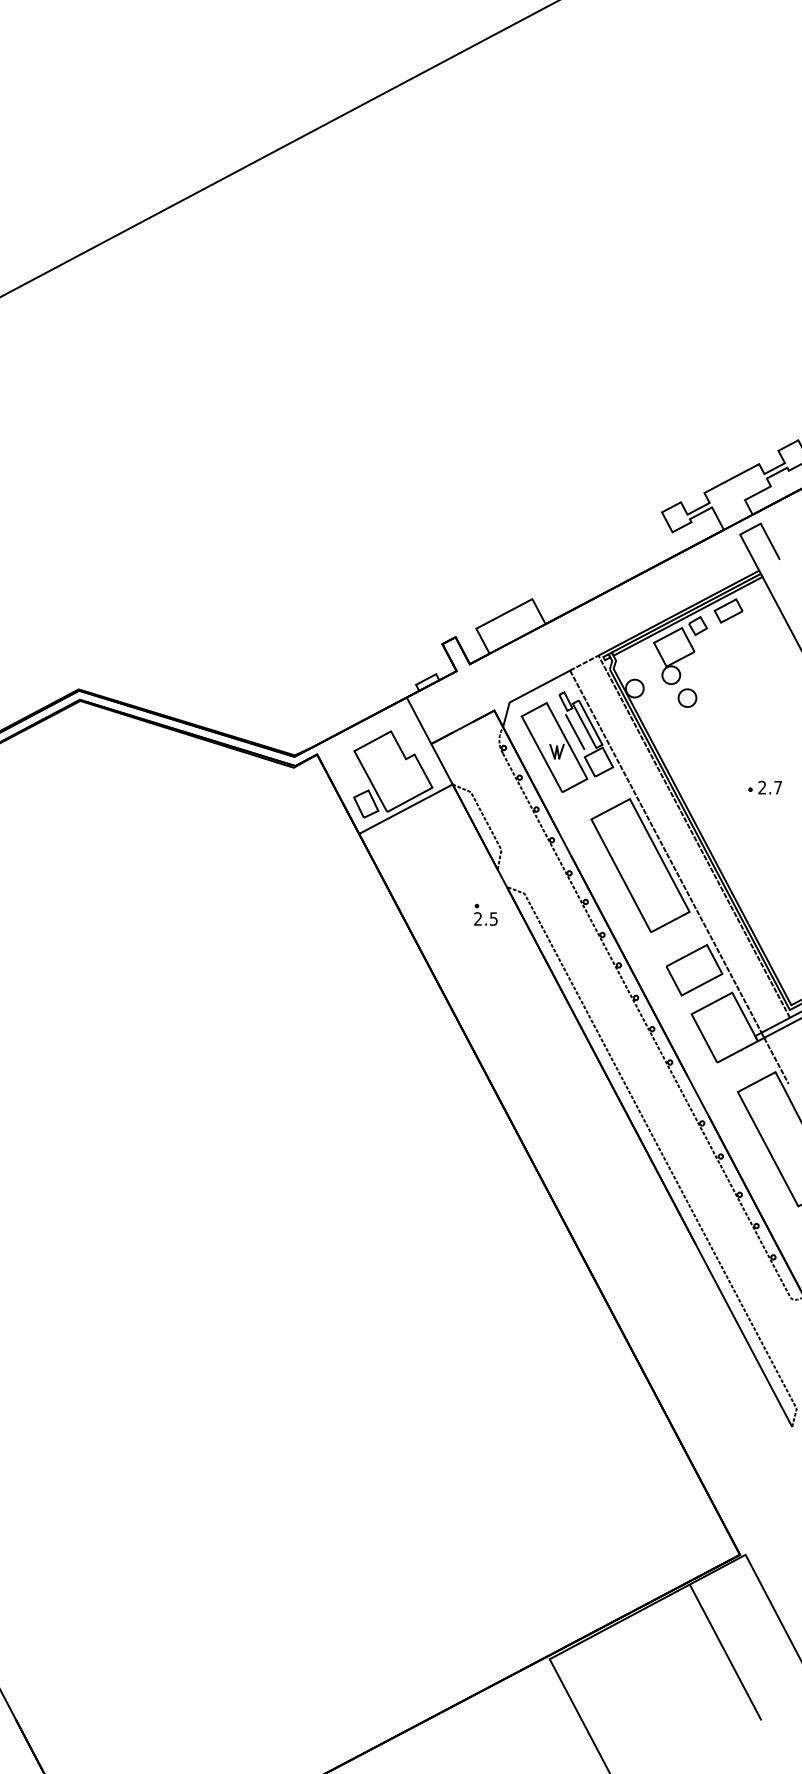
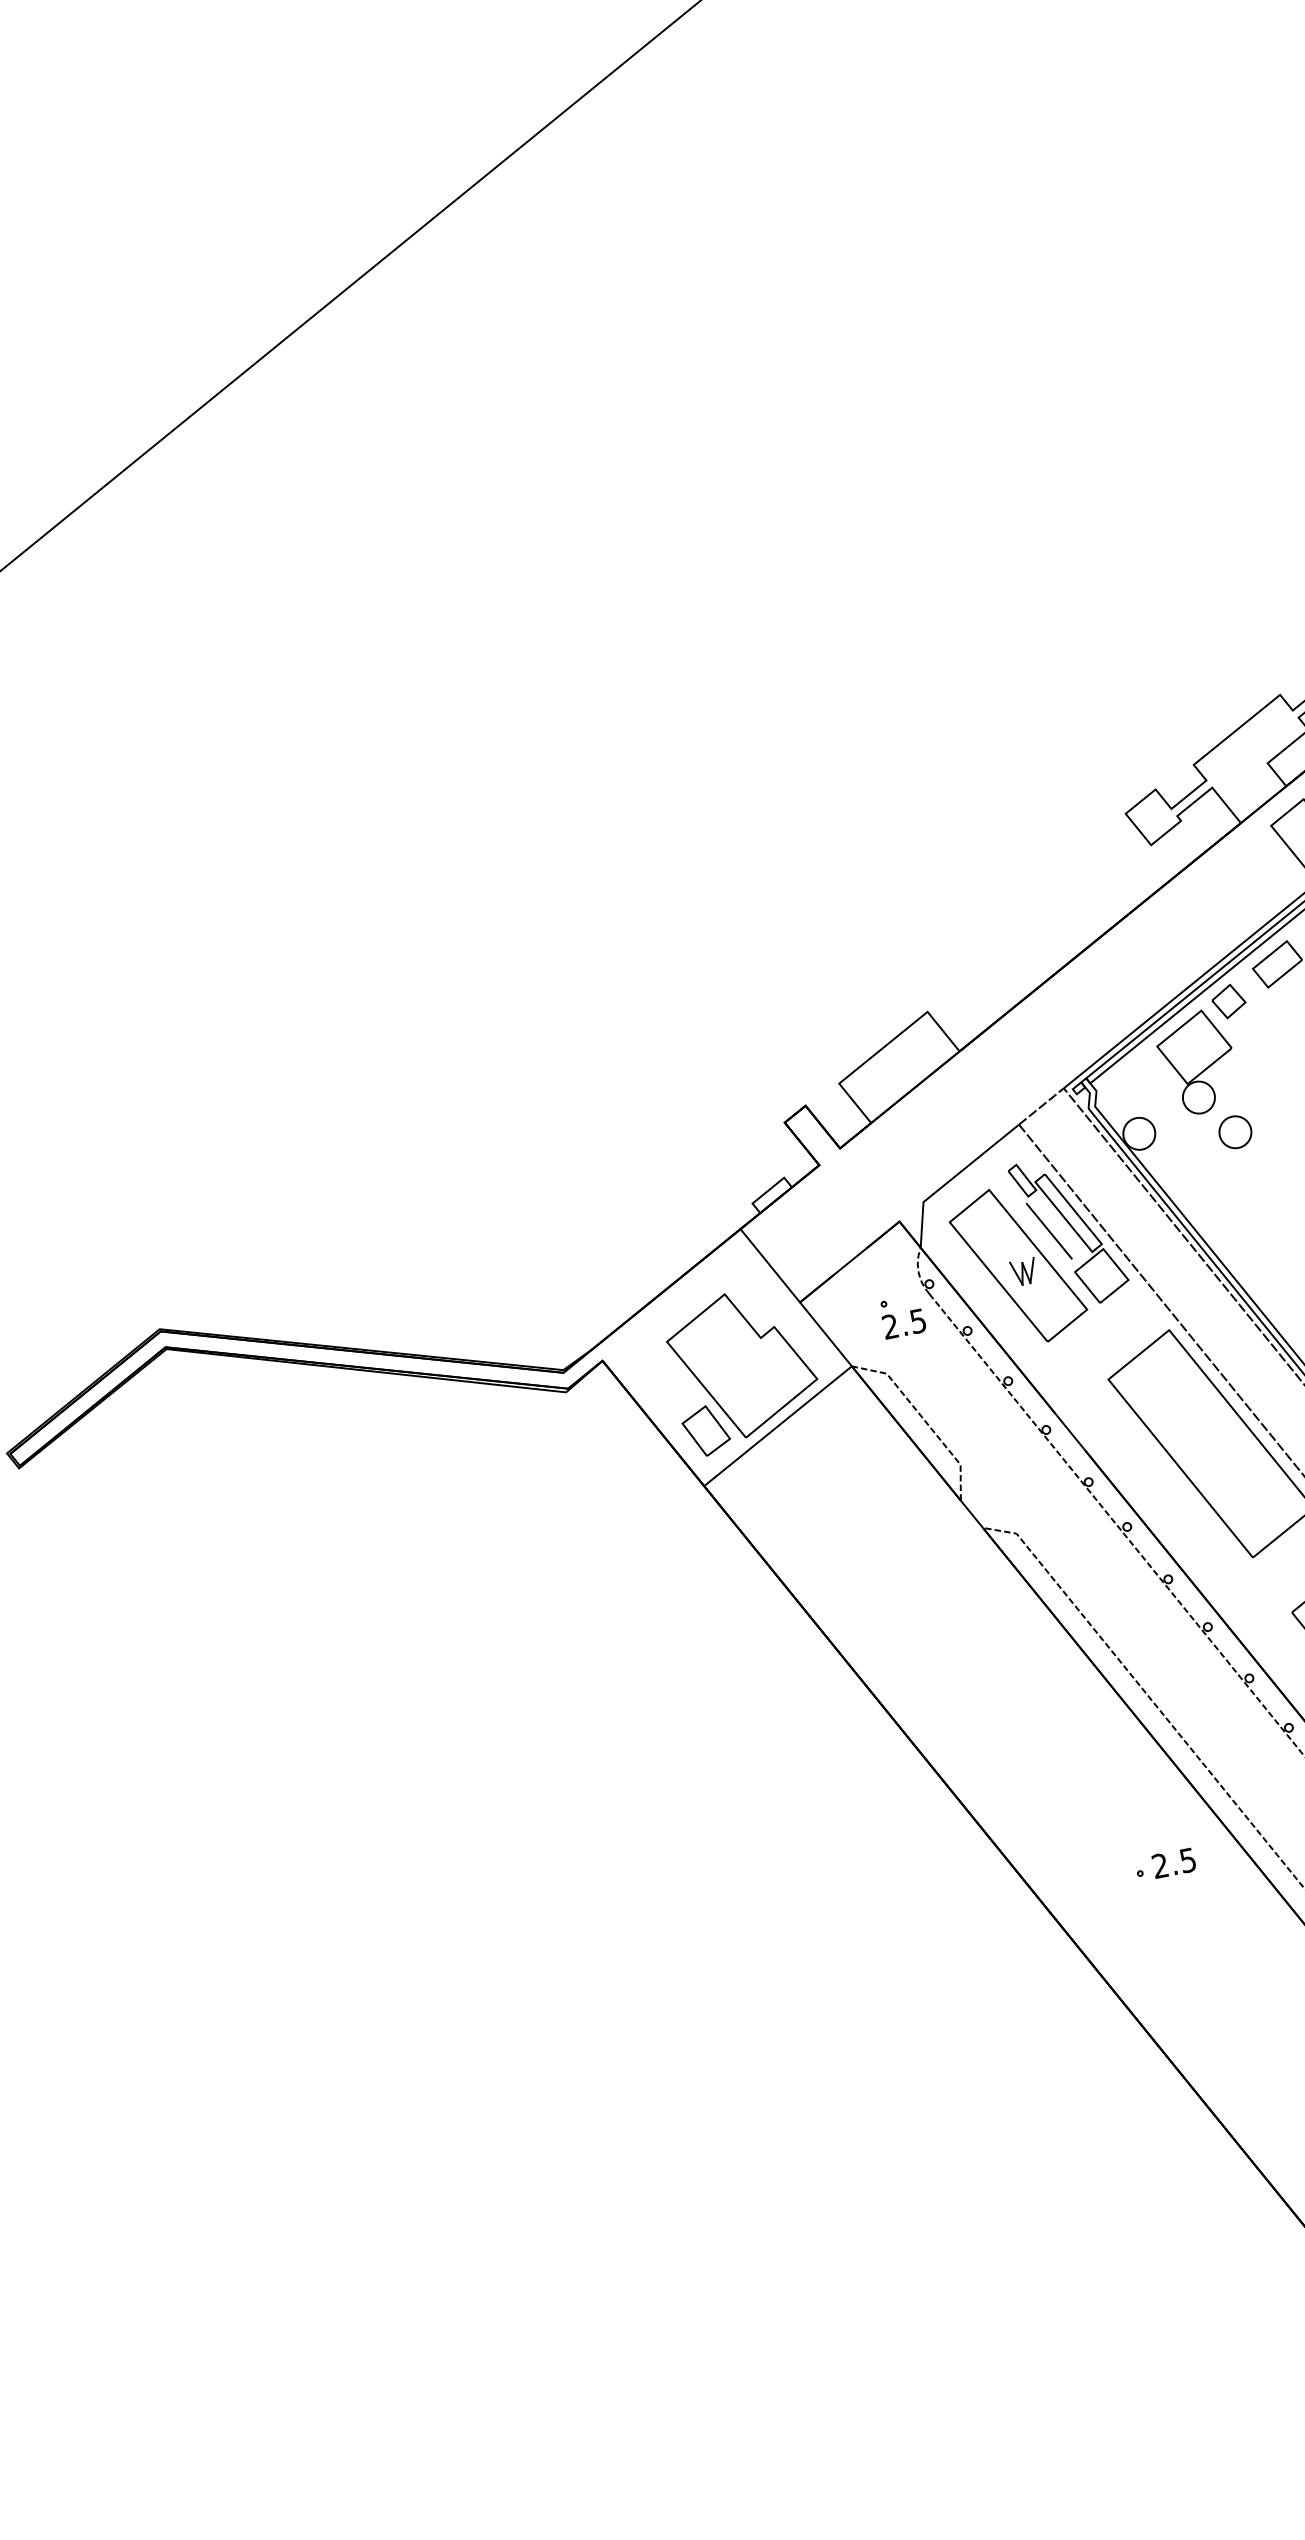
part: (485, 914) -> (901, 1316), moved
part: (569, 1090) -> (1164, 1864), added

